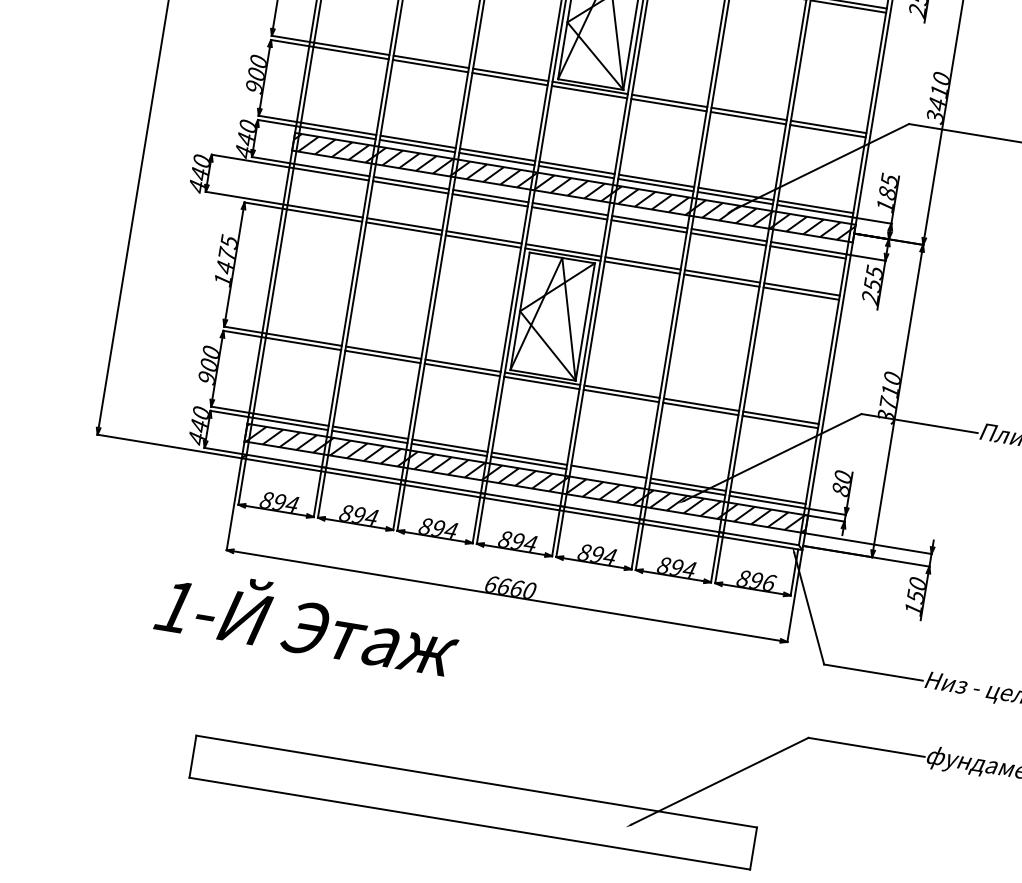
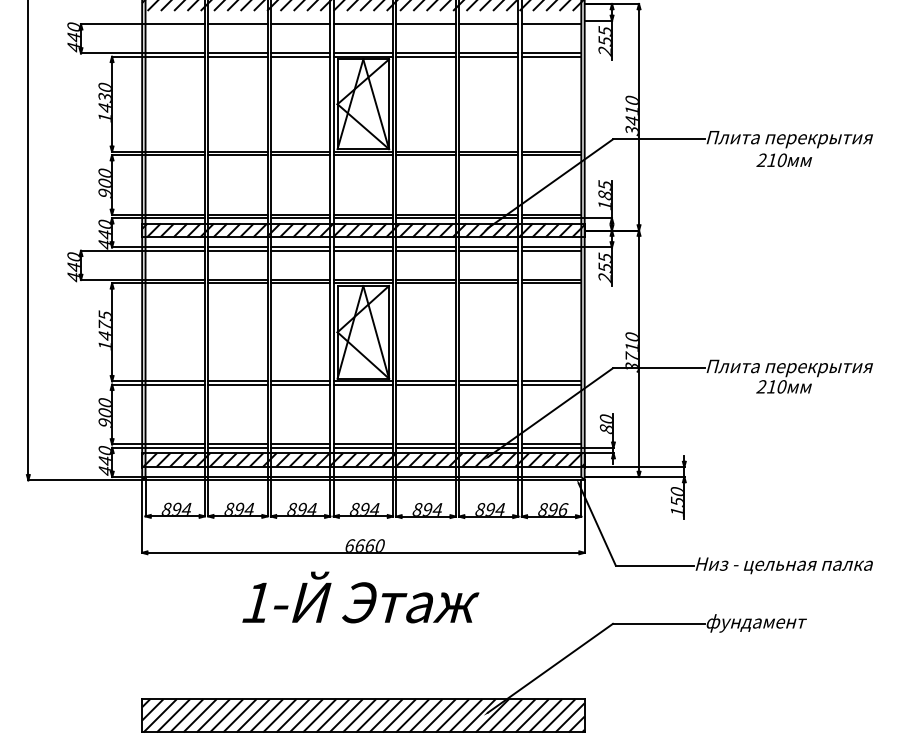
line: (607, 475) -> (425, 447), added
text: (307, 621) -> (360, 597), moved
hatch: (473, 802) -> (363, 715), added

